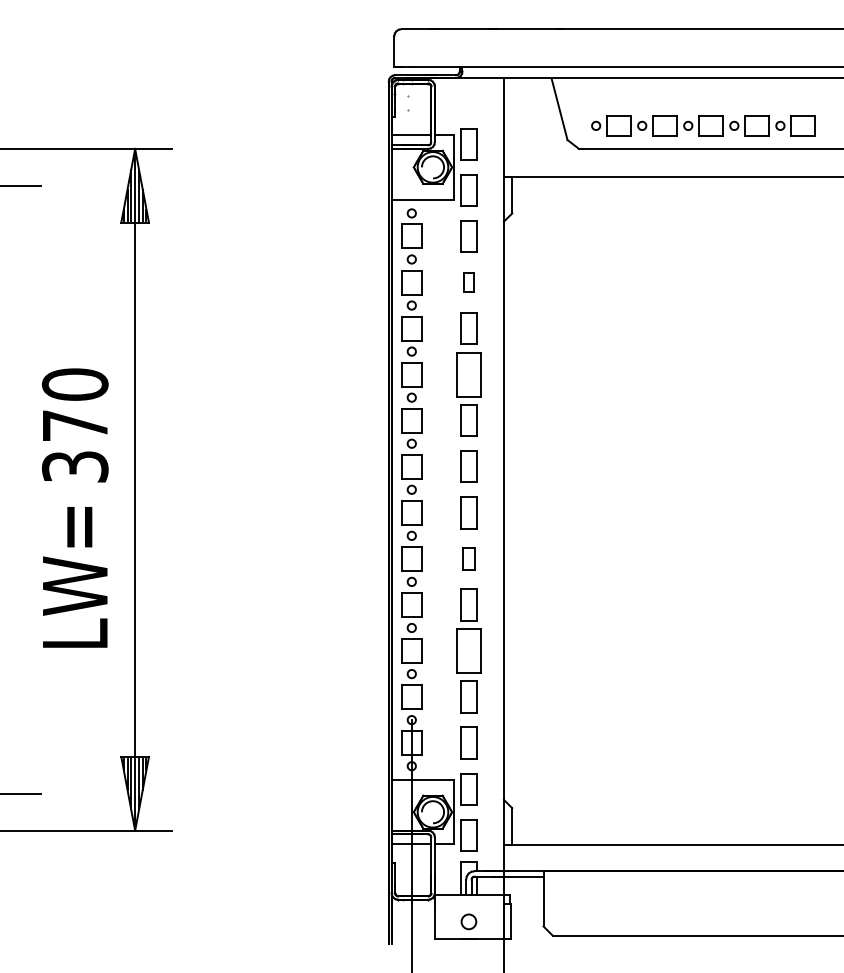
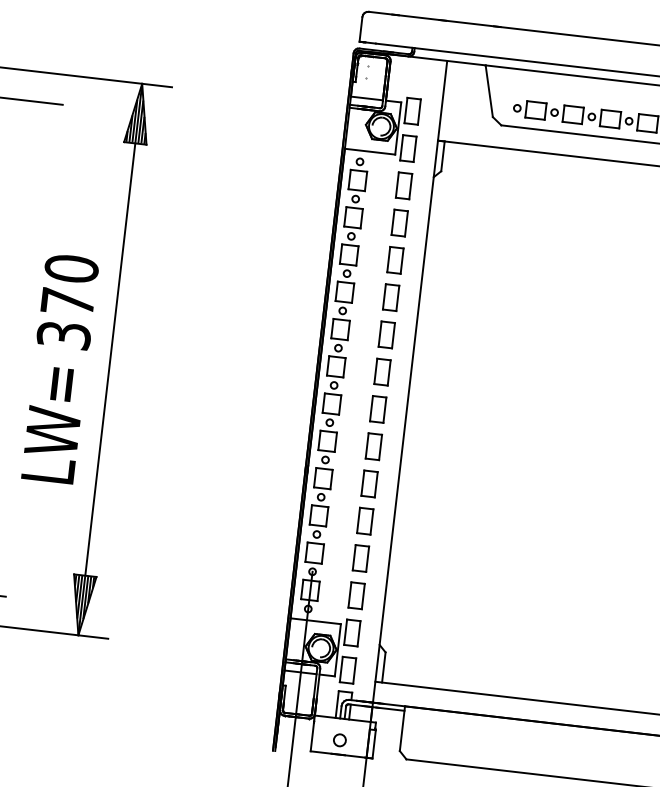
part: (468, 282) -> (399, 223), size x1.67
part: (468, 374) -> (390, 297), size x0.71
part: (468, 558) -> (373, 446), size x1.43
part: (468, 650) -> (364, 520), size x0.71

